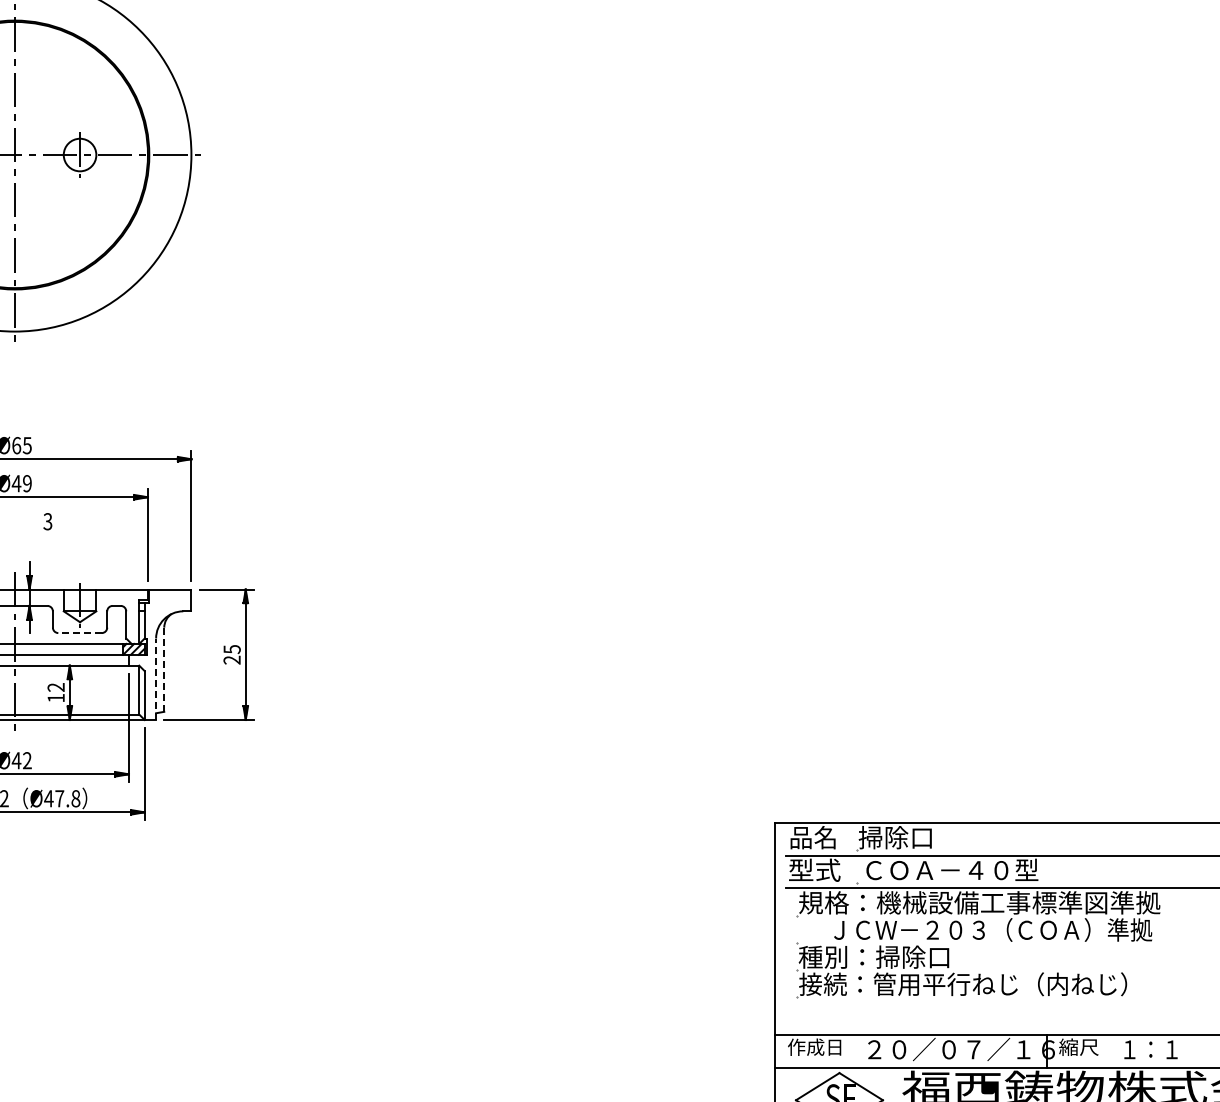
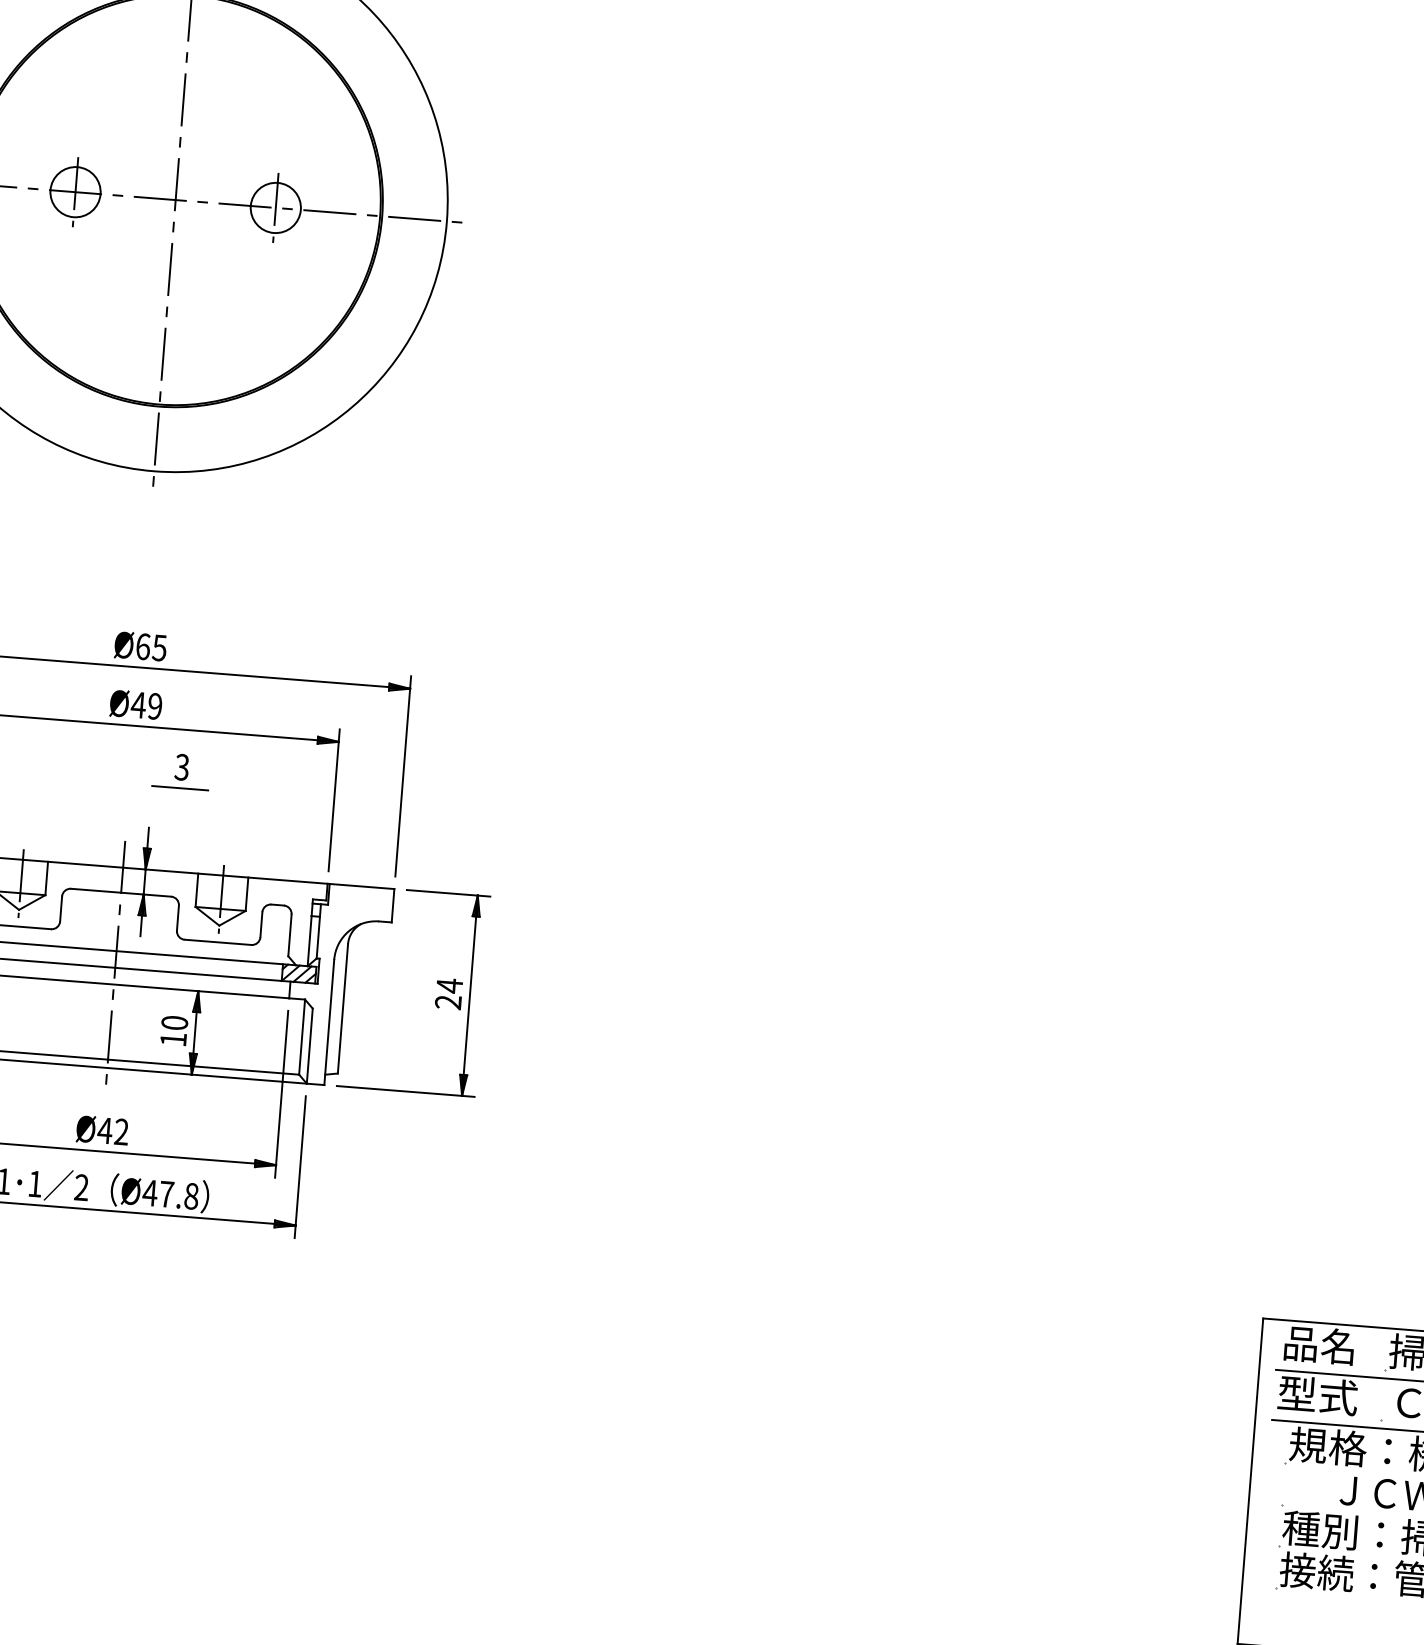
line: (47, 535) -> (179, 788), added
line: (80, 633) -> (218, 943), dashed -> solid
text: (231, 649) -> (448, 985), 25 -> 24
line: (164, 669) -> (343, 1008), dashed -> solid
line: (156, 679) -> (329, 1022), dashed -> solid
text: (55, 687) -> (173, 1022), 12 -> 10

